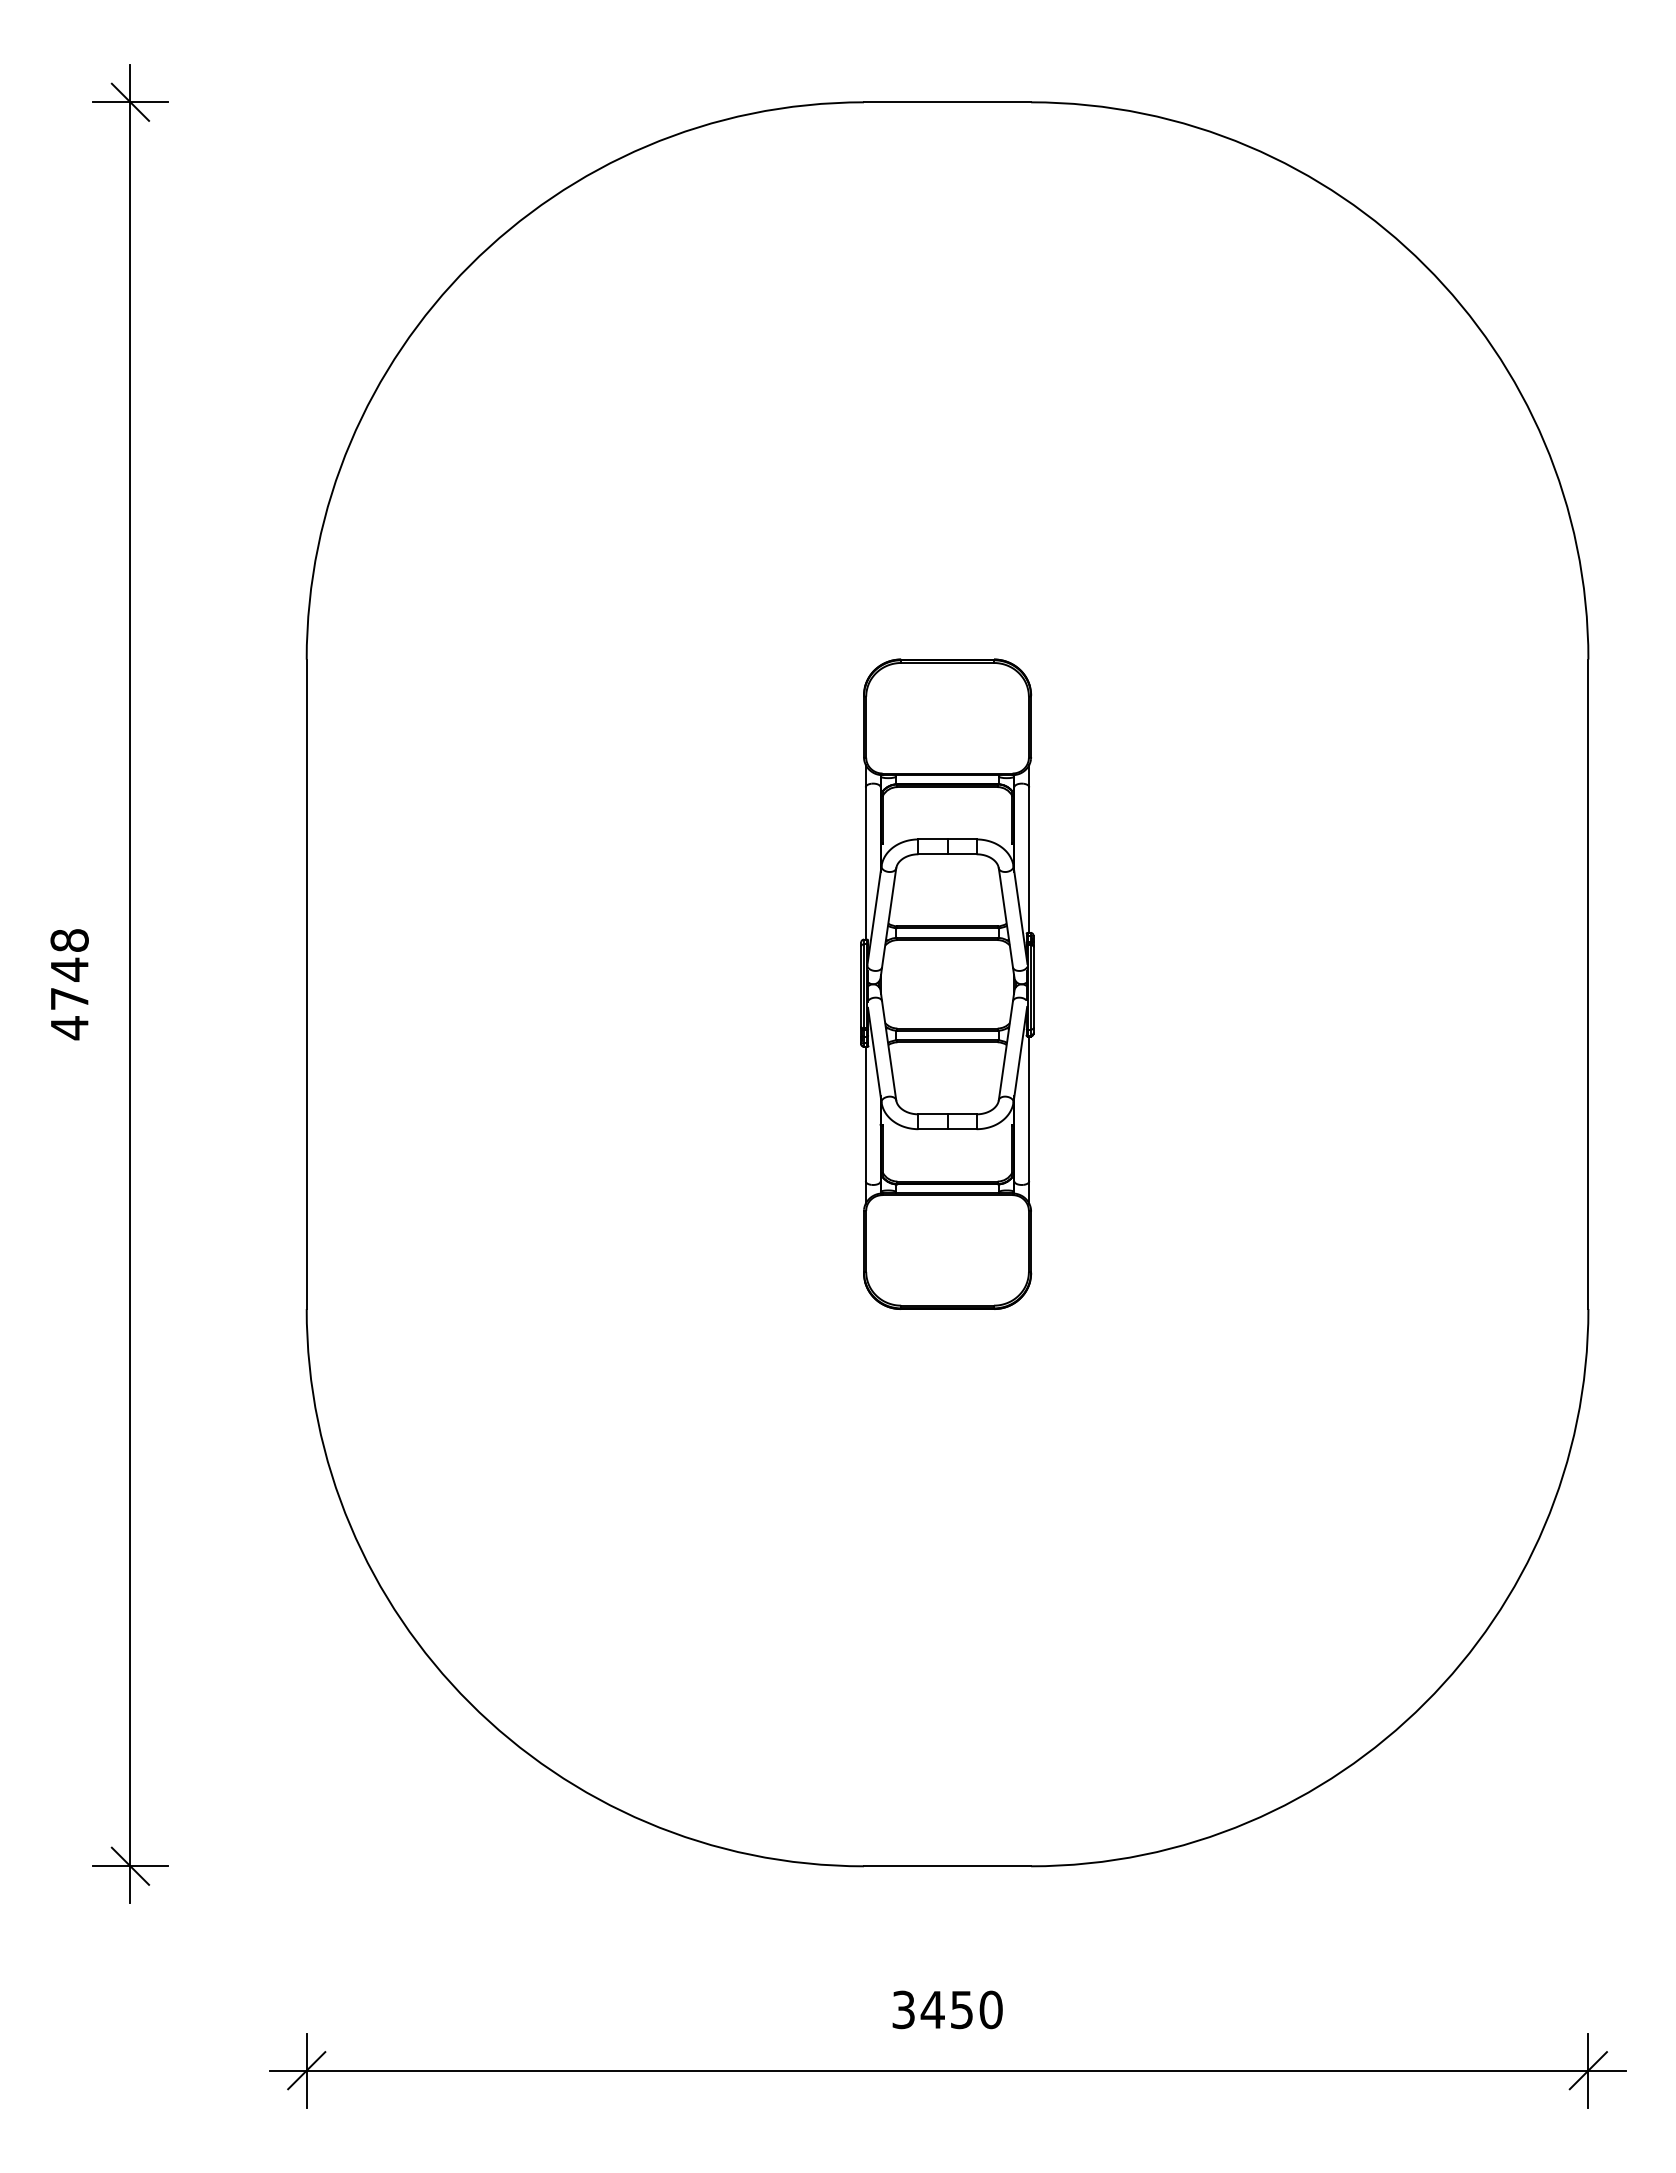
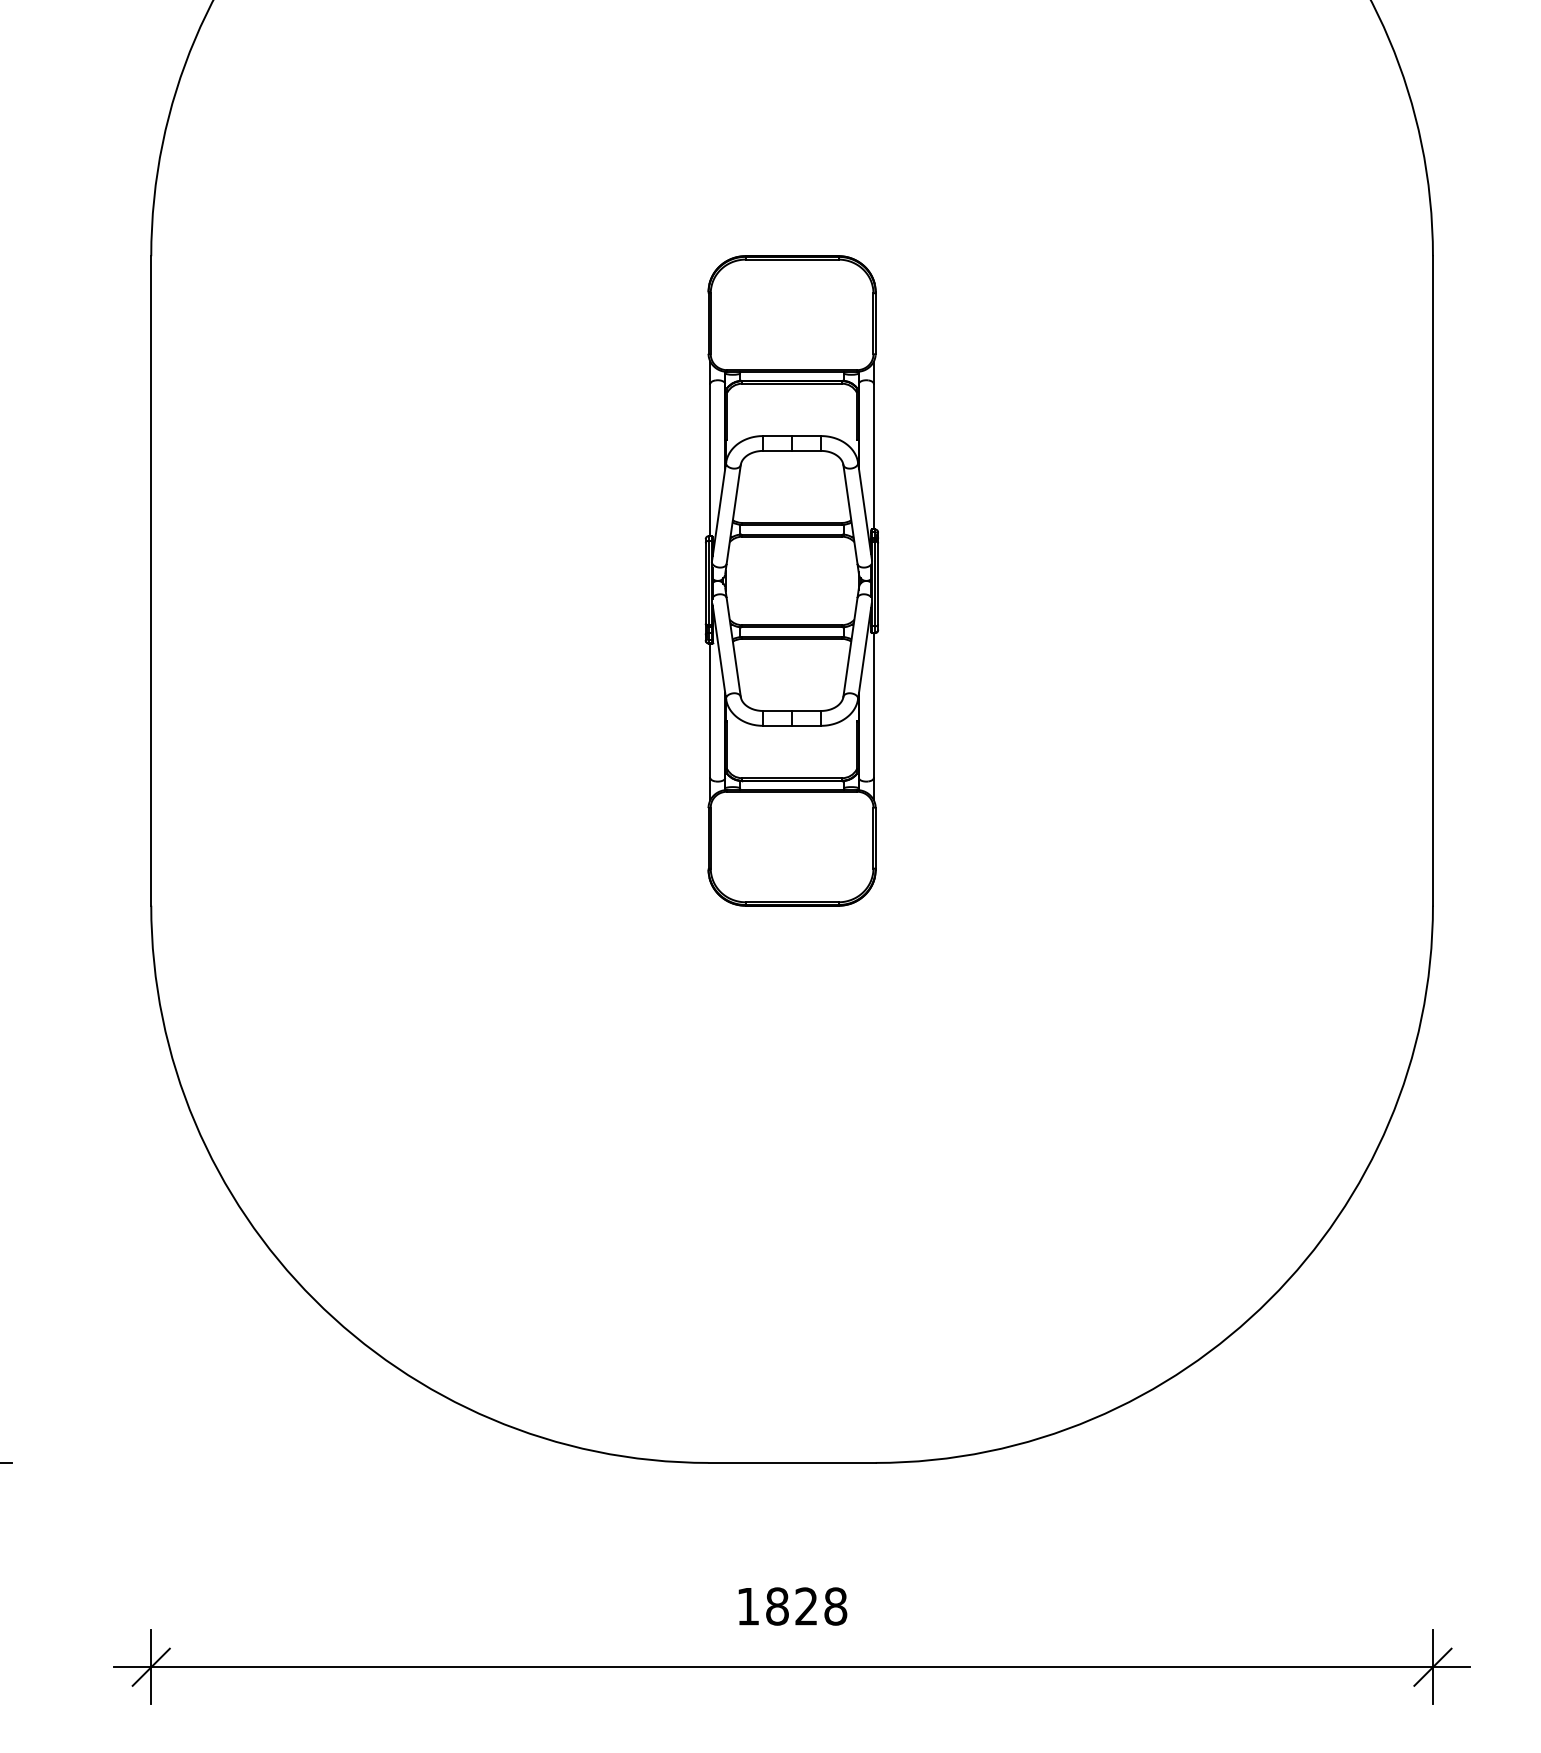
text: (947, 2009) -> (792, 1606), 3450 -> 1828

